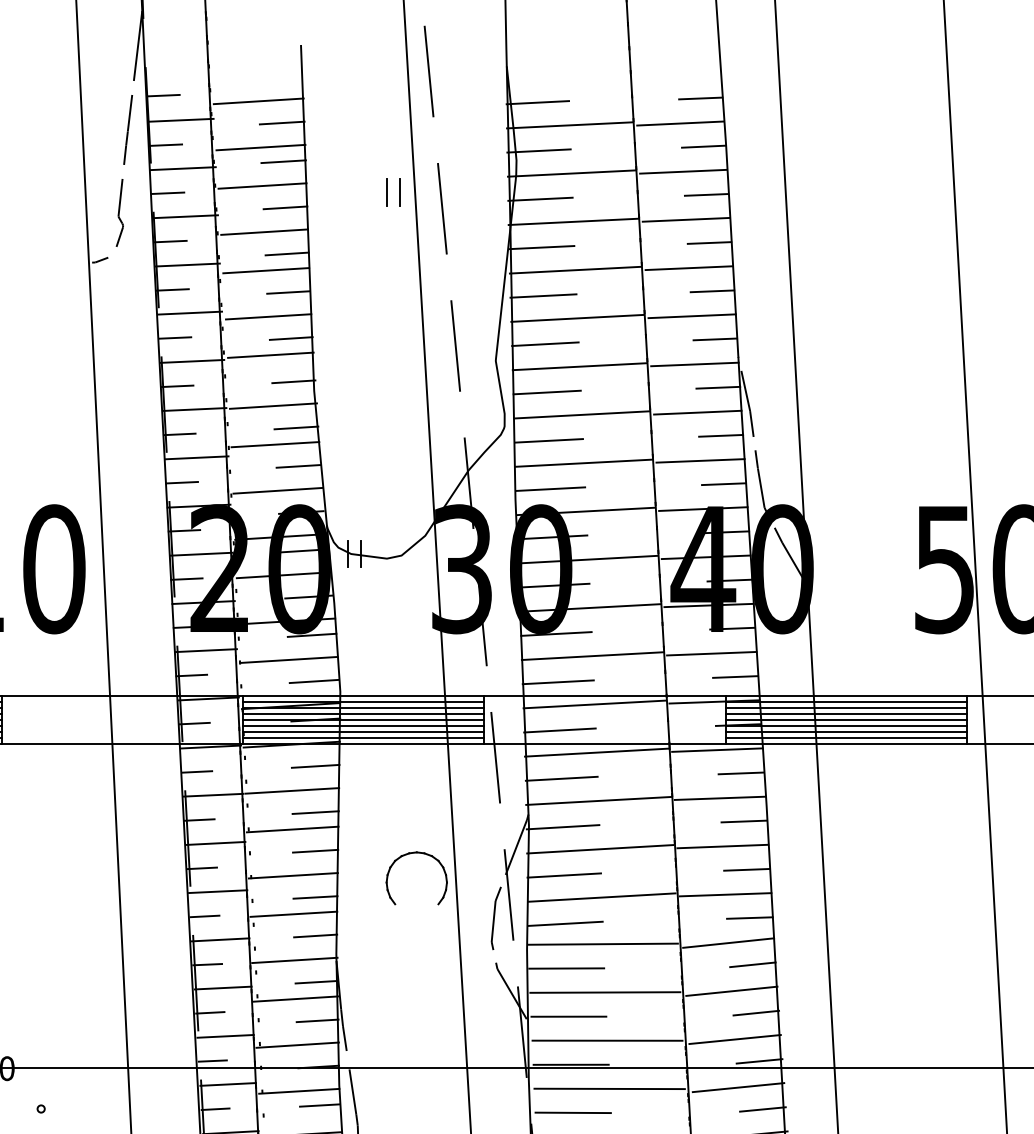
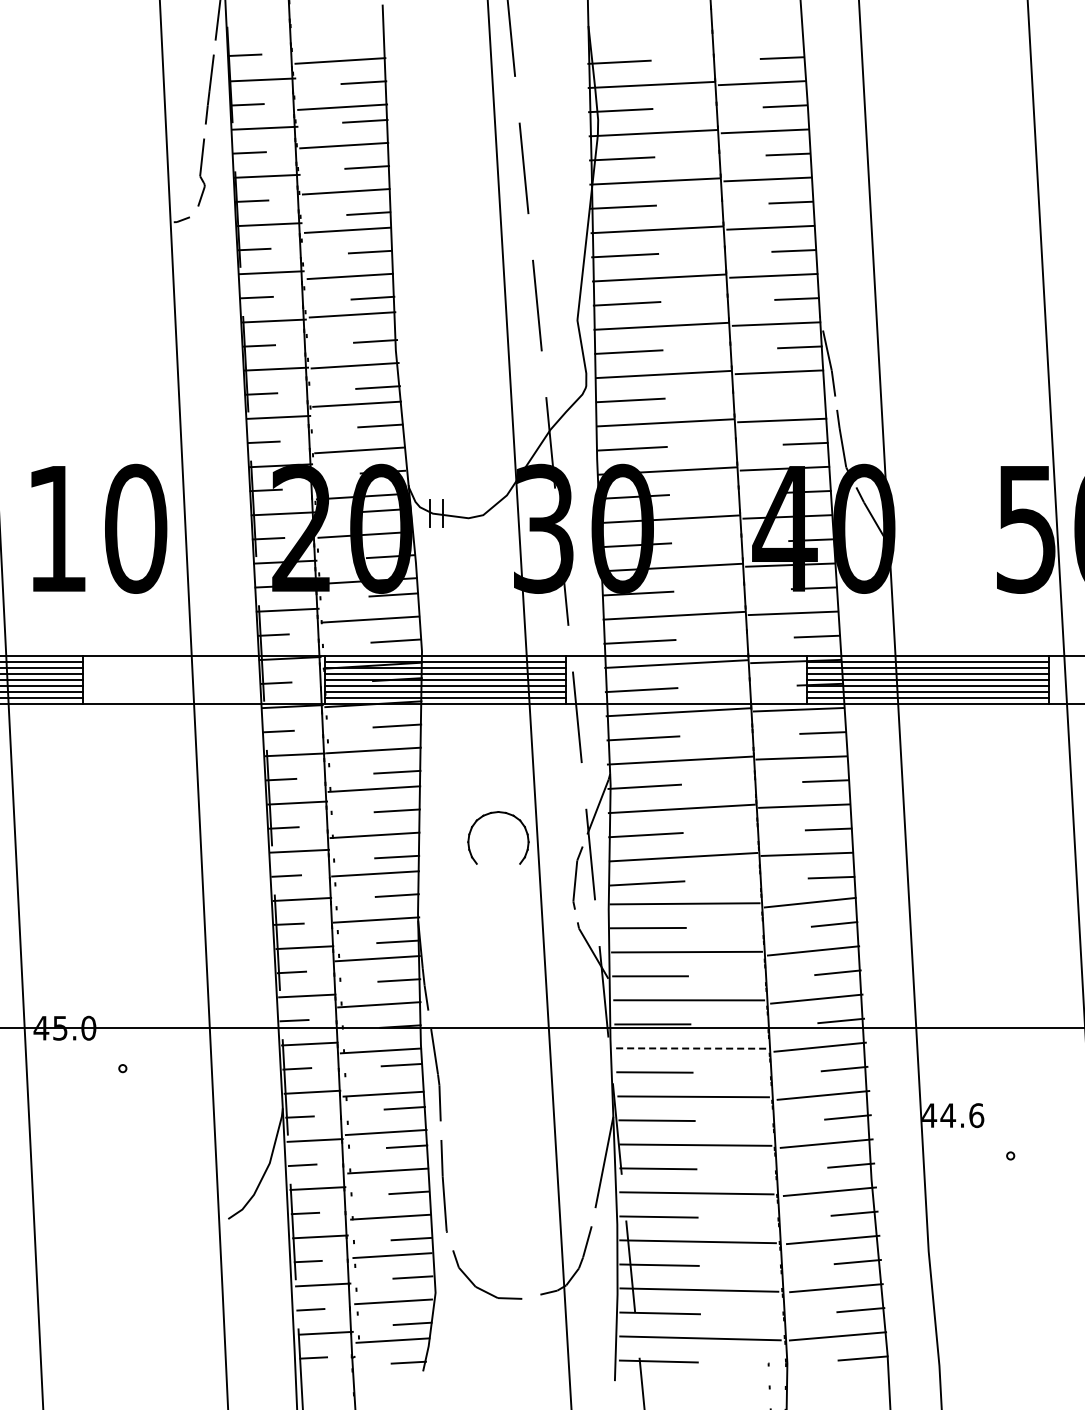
part: (393, 191) -> (475, 151), removed
line: (720, 435) -> (802, 395), removed
line: (609, 1088) -> (691, 1048), solid -> dashed

